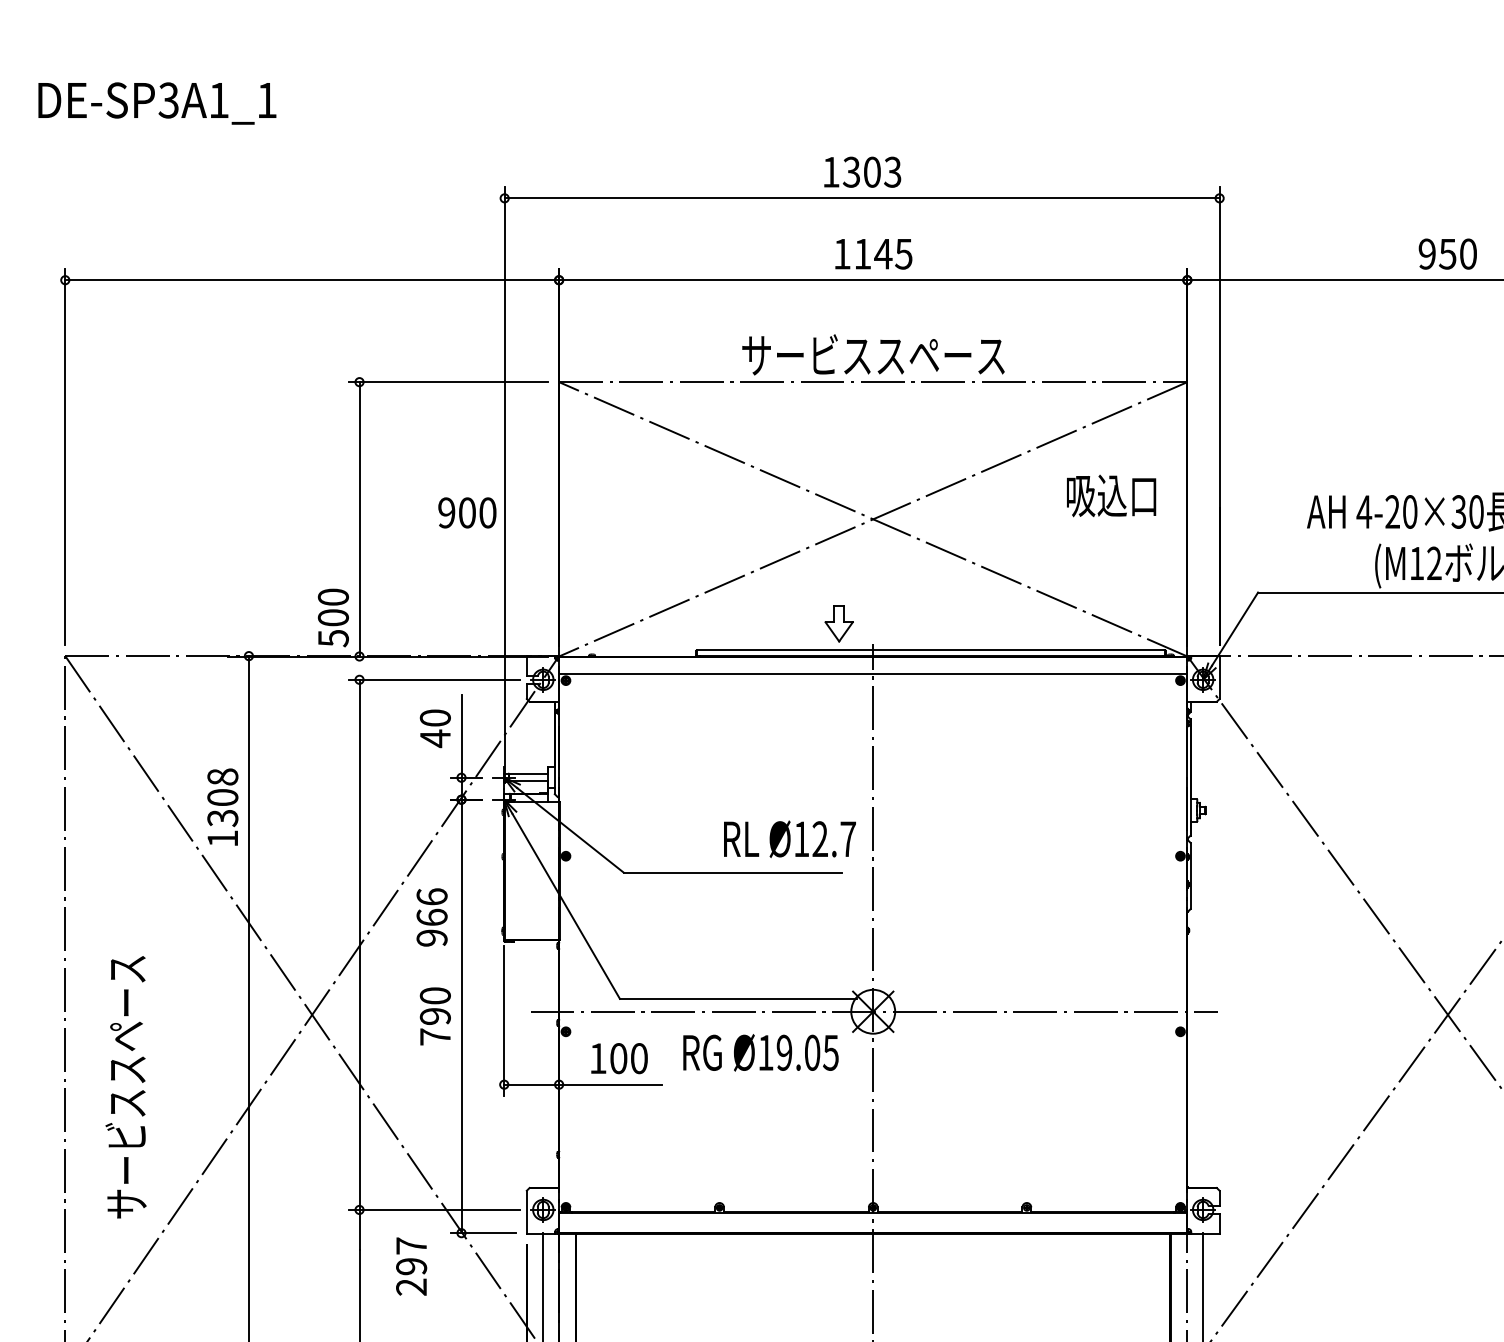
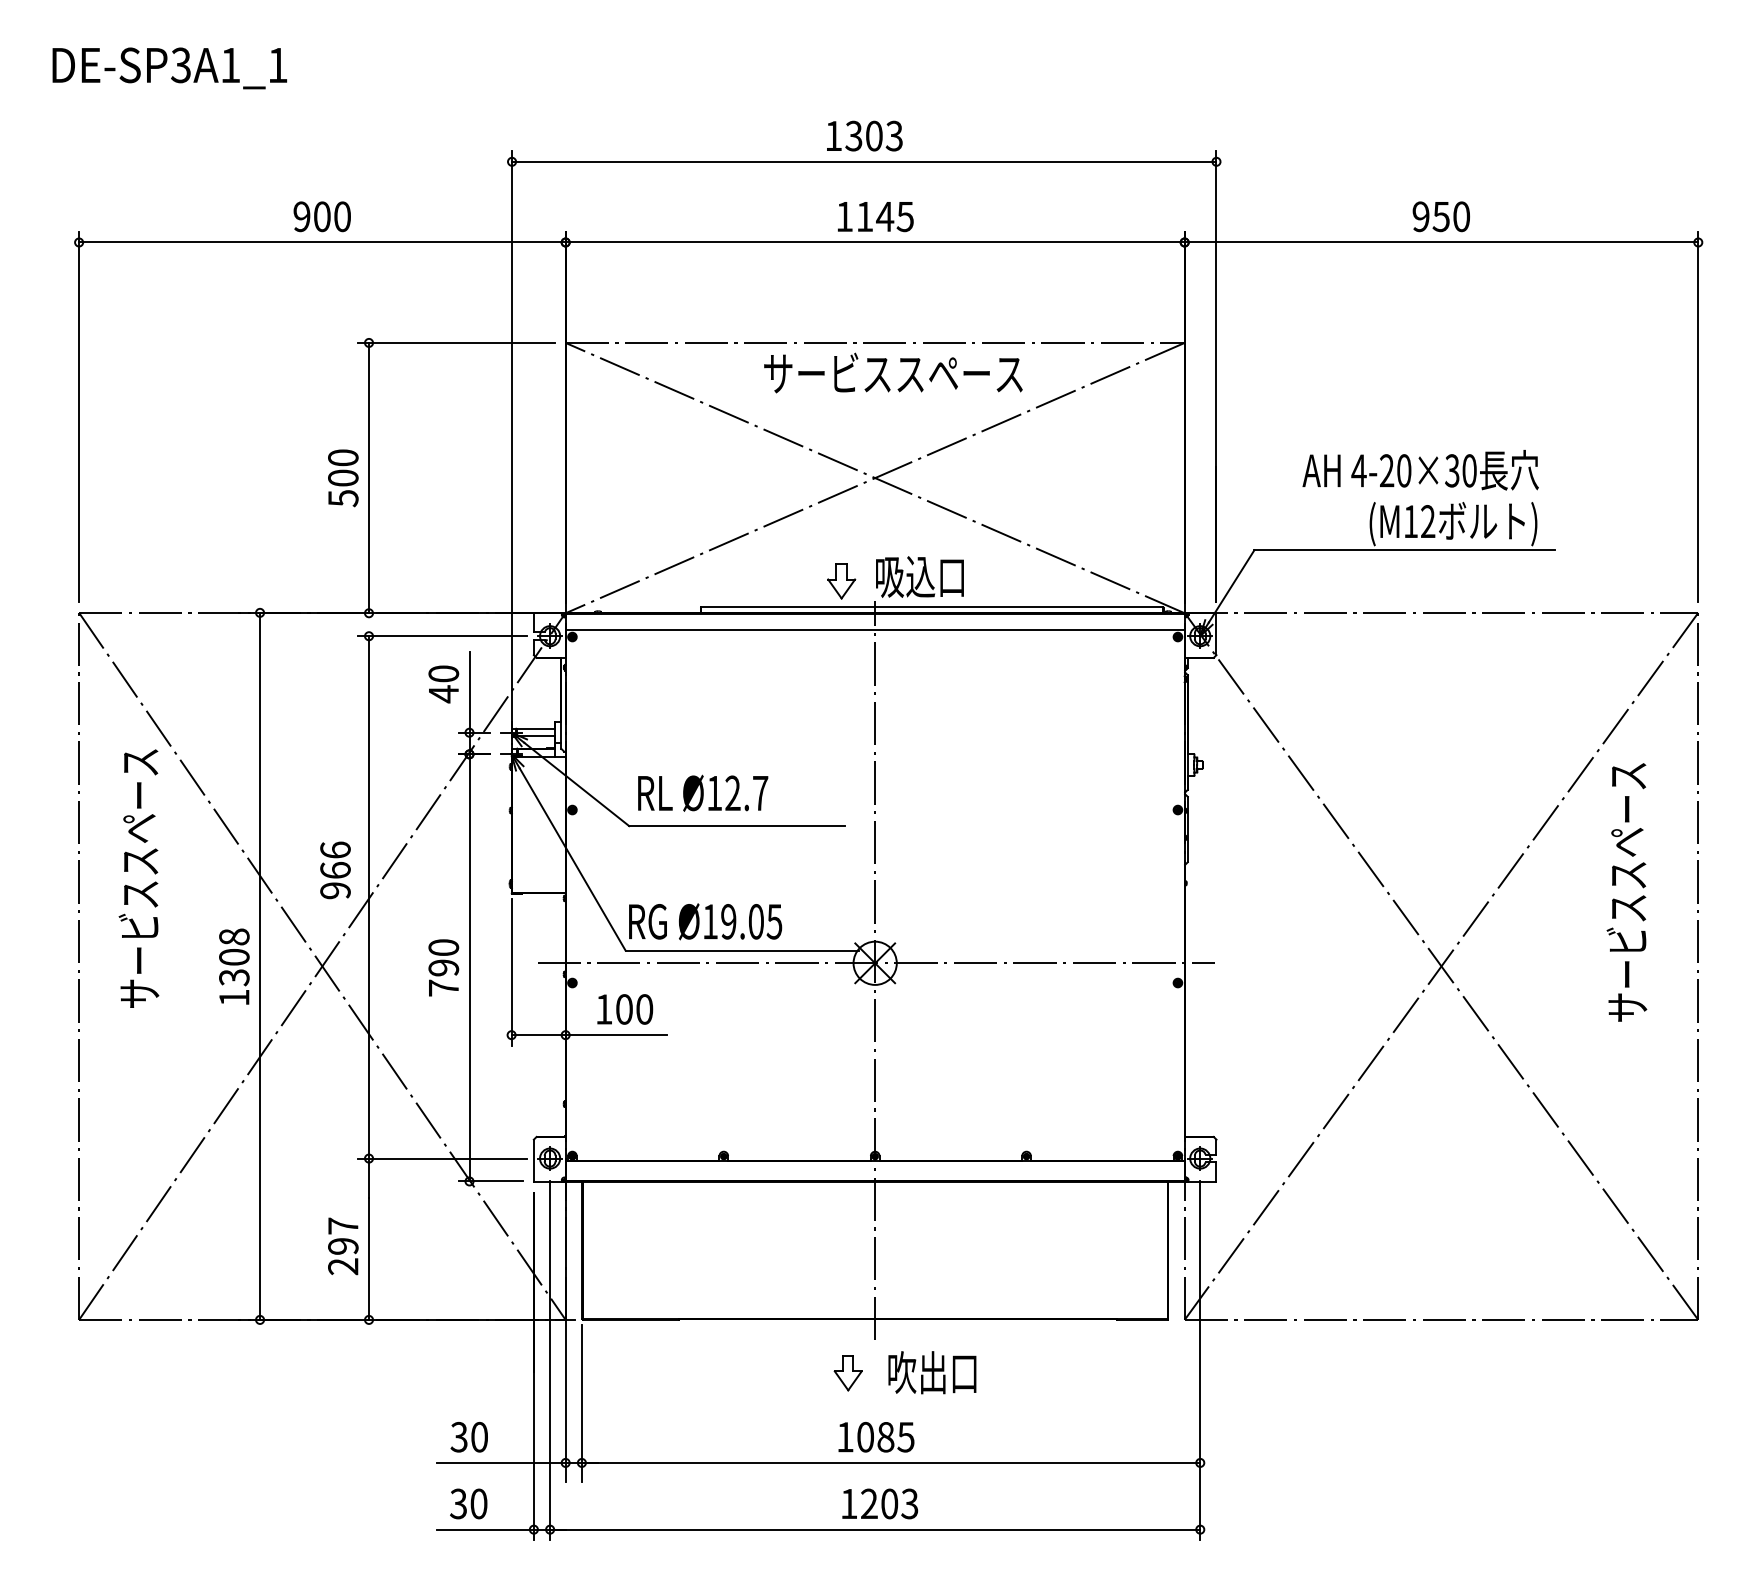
text: (873, 354) -> (893, 372), moved
text: (1111, 495) -> (919, 576), moved
text: (466, 512) -> (321, 216), moved
text: (333, 618) -> (343, 478), moved
text: (223, 806) -> (234, 966), moved
text: (790, 838) -> (703, 792), moved
text: (432, 917) -> (335, 870), moved
text: (760, 1052) -> (705, 921), moved
text: (125, 1087) -> (138, 878), moved
text: (411, 1266) -> (343, 1246), moved

